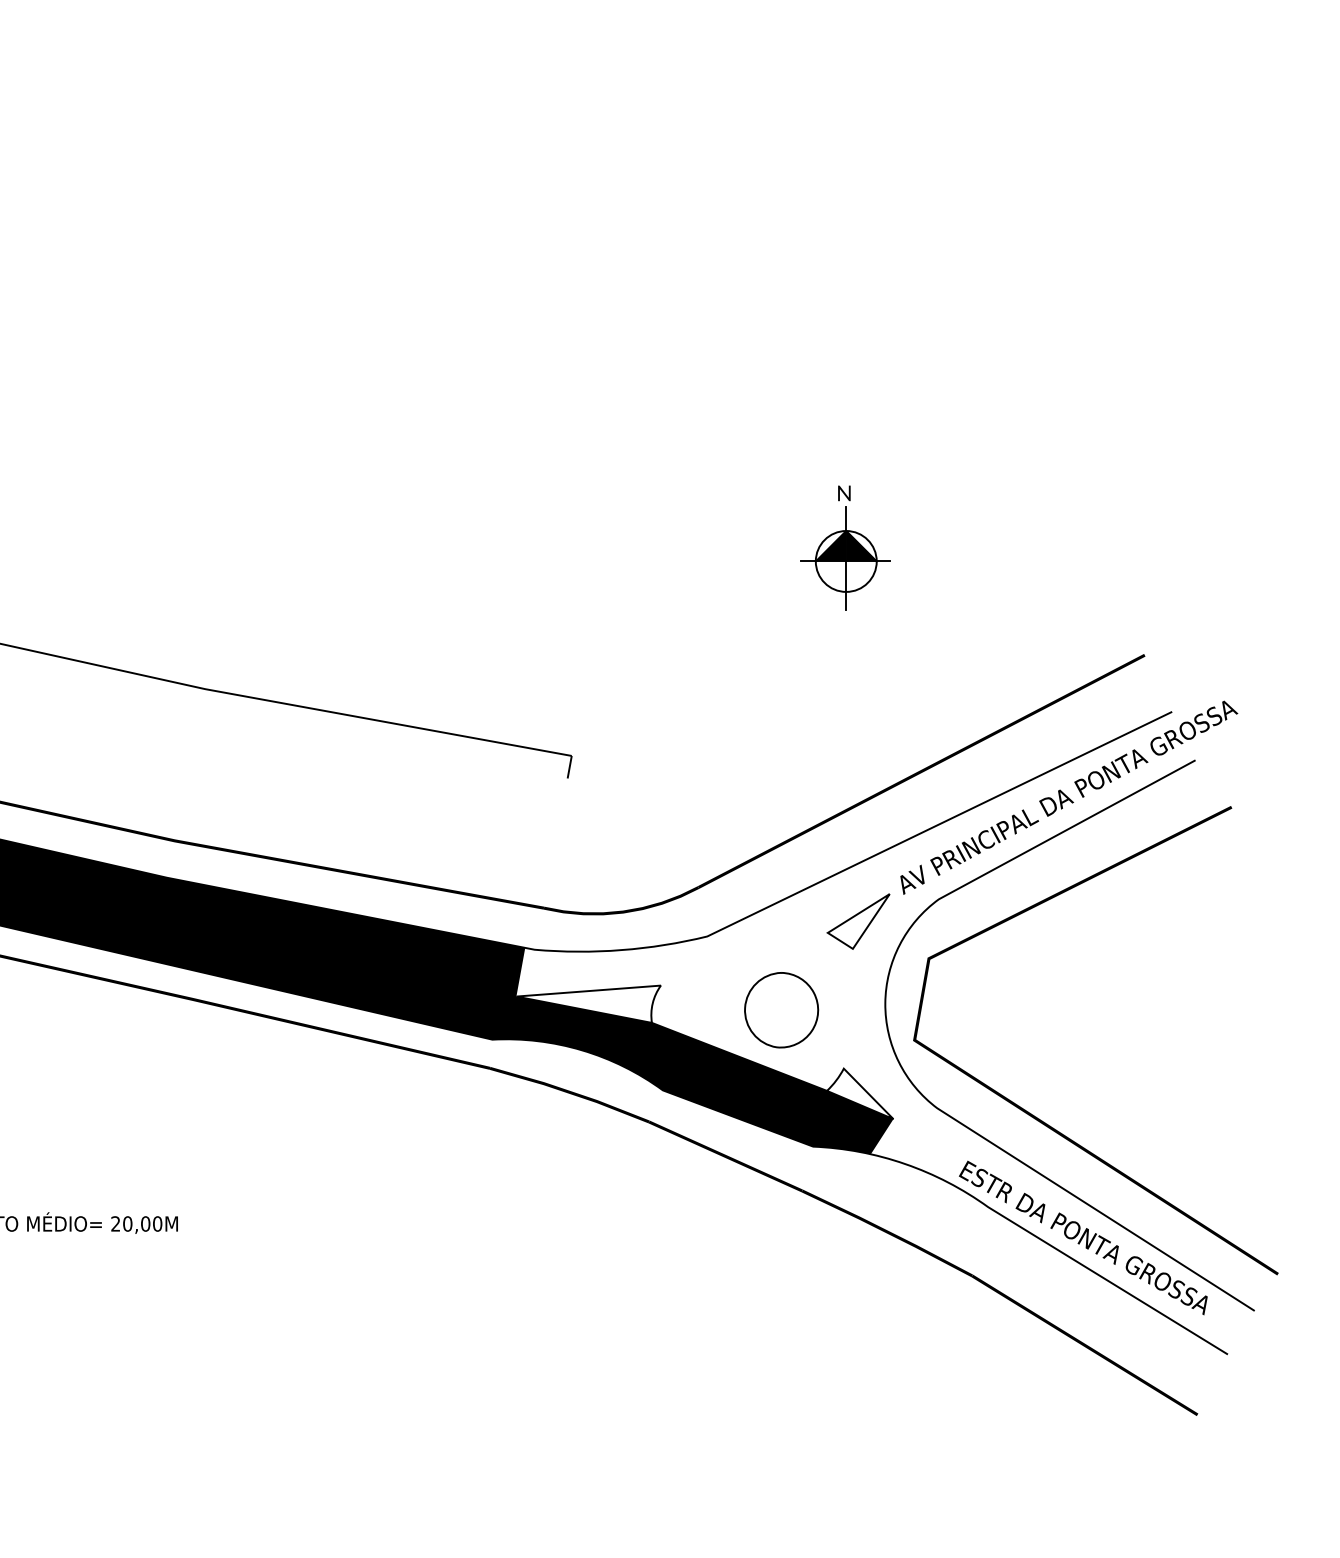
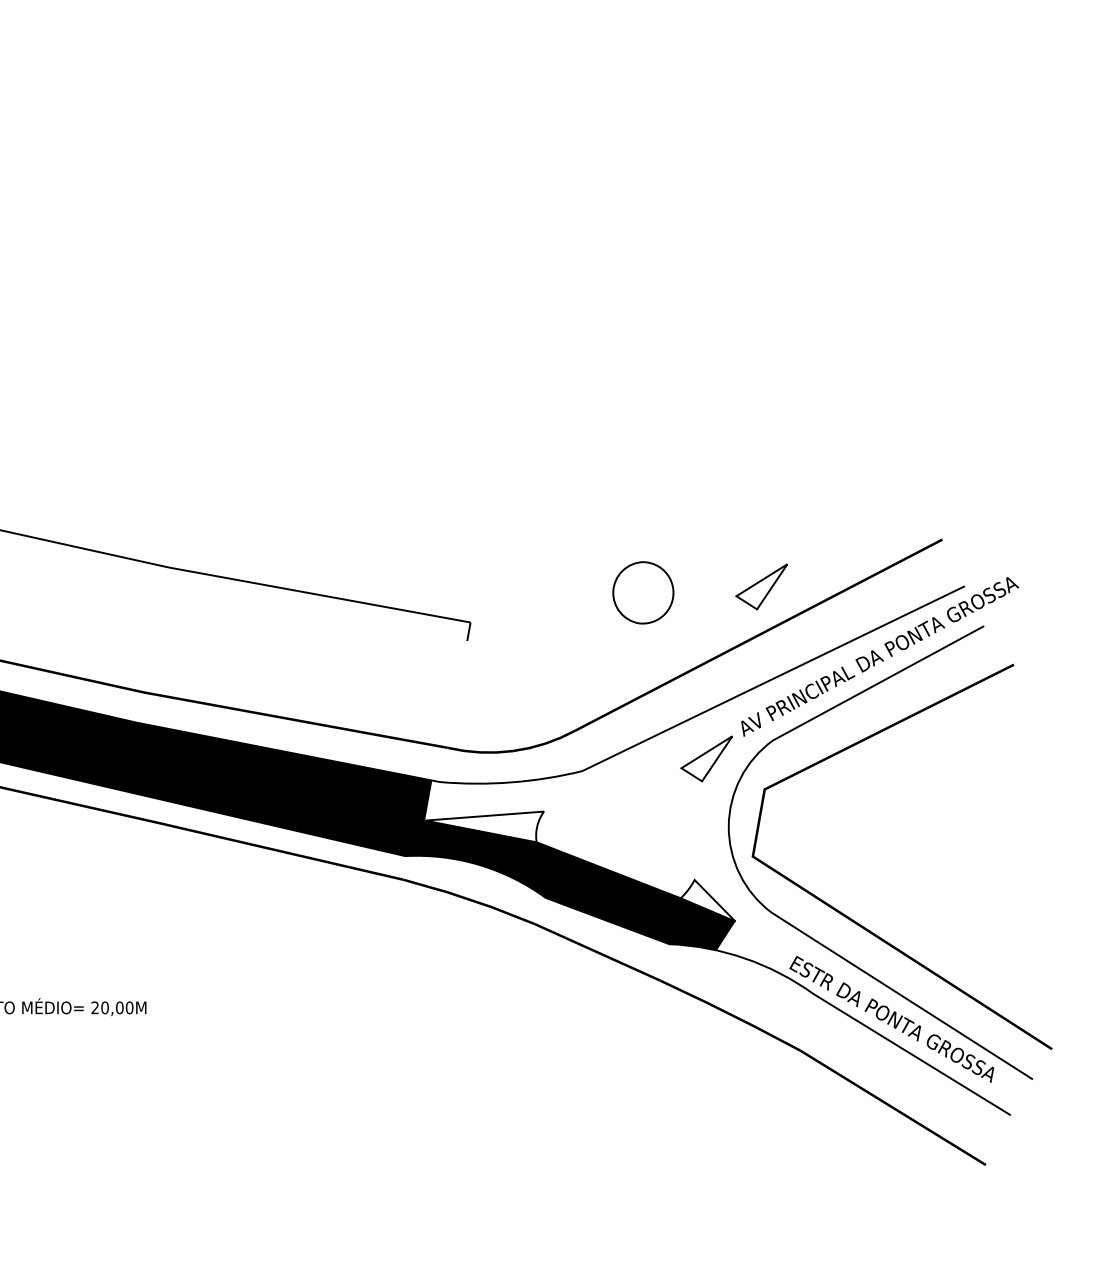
part: (844, 548) -> (695, 451), removed
part: (925, 712) -> (761, 586), added
part: (781, 1009) -> (643, 592), moved

